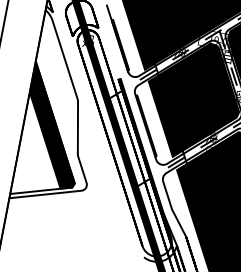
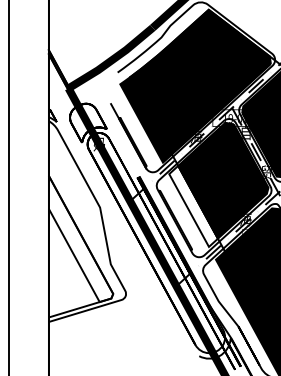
fill: (165, 115) -> (193, 205), removed
fill: (54, 125) -> (80, 238), removed

